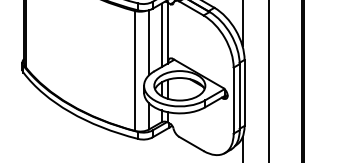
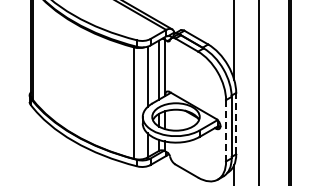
line: (244, 92) -> (236, 123), solid -> dashed
line: (234, 100) -> (226, 130), solid -> dashed

